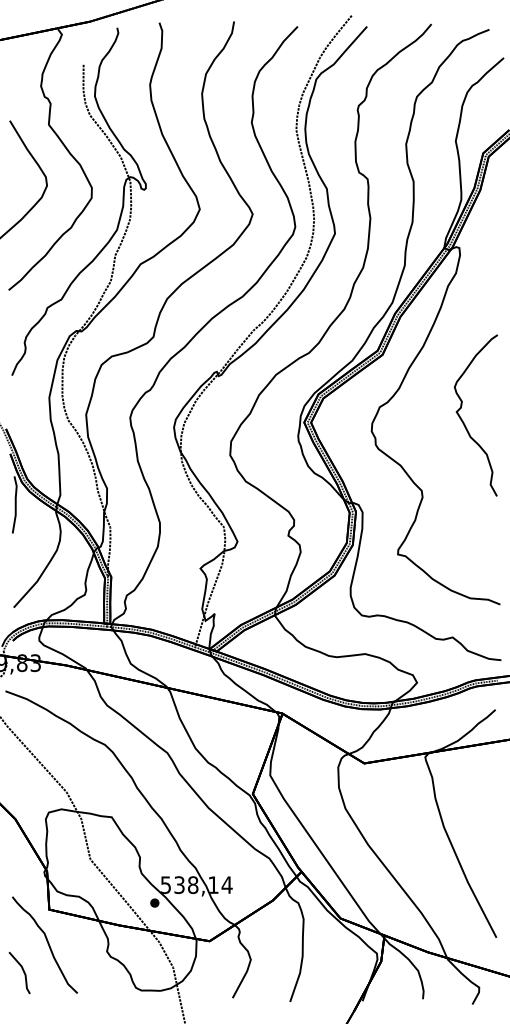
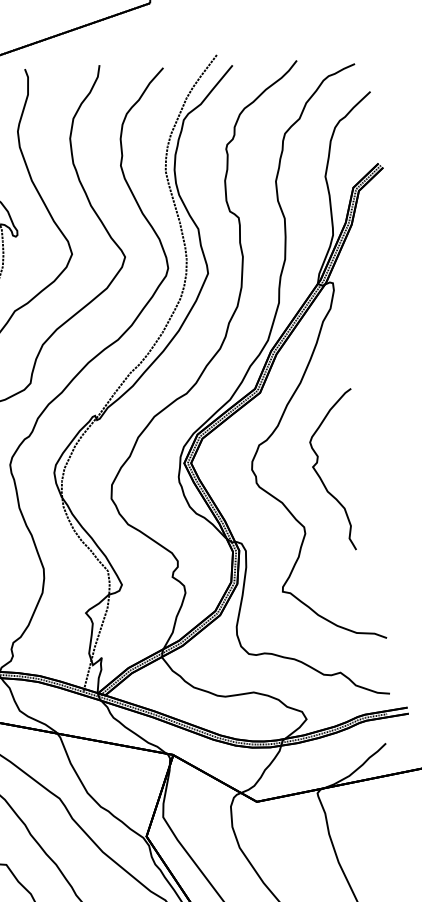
part: (464, 422) -> (321, 477), moved

